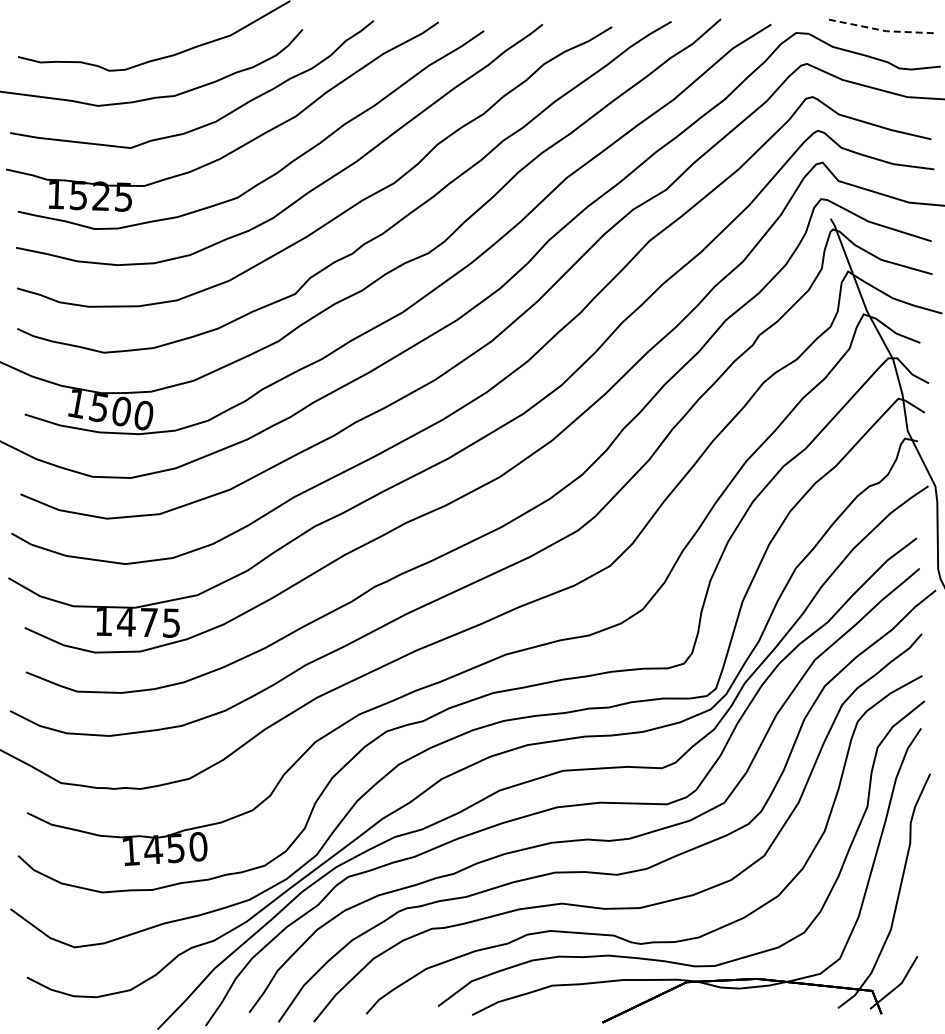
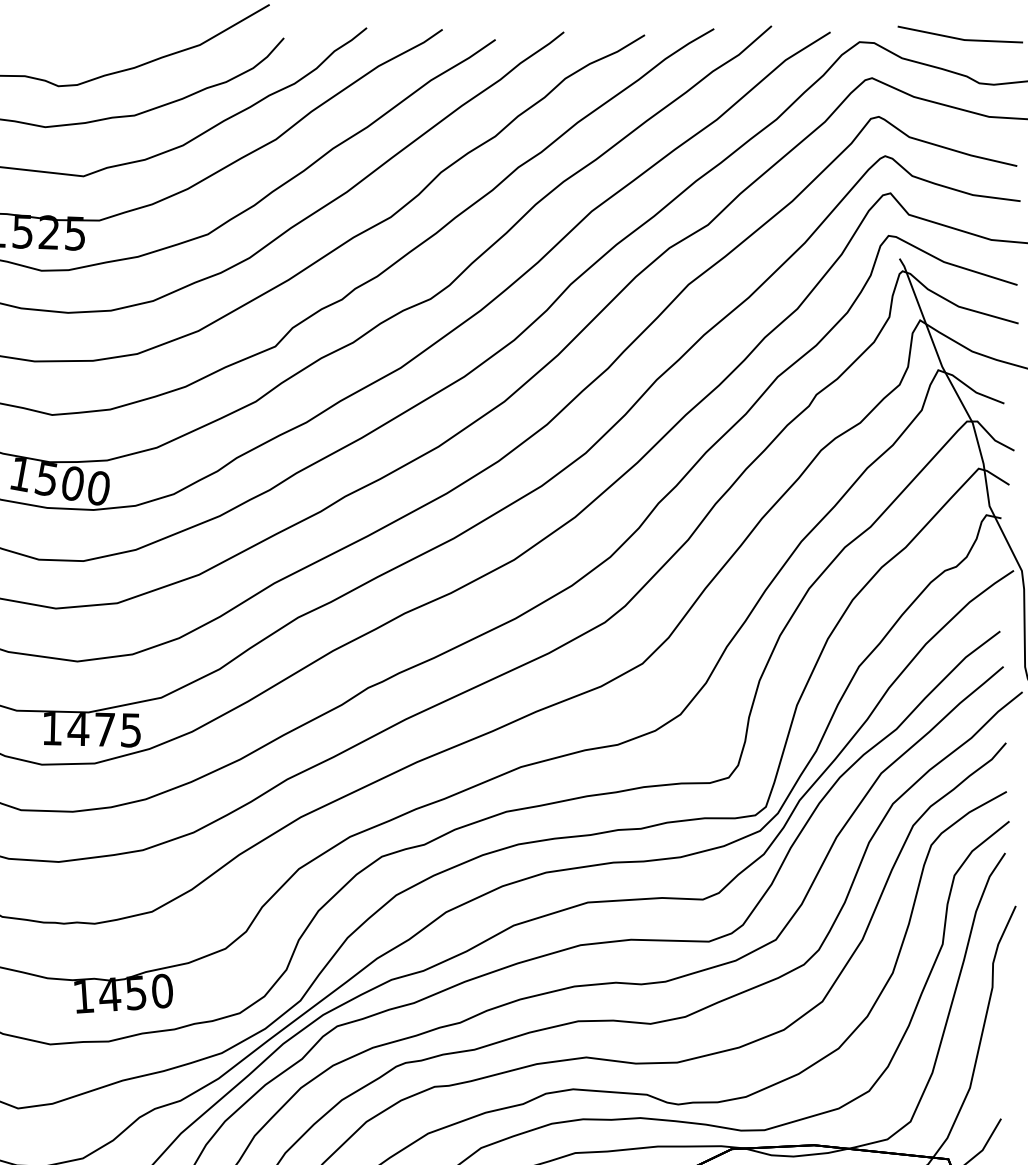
line: (883, 30) -> (961, 39), dashed -> solid

